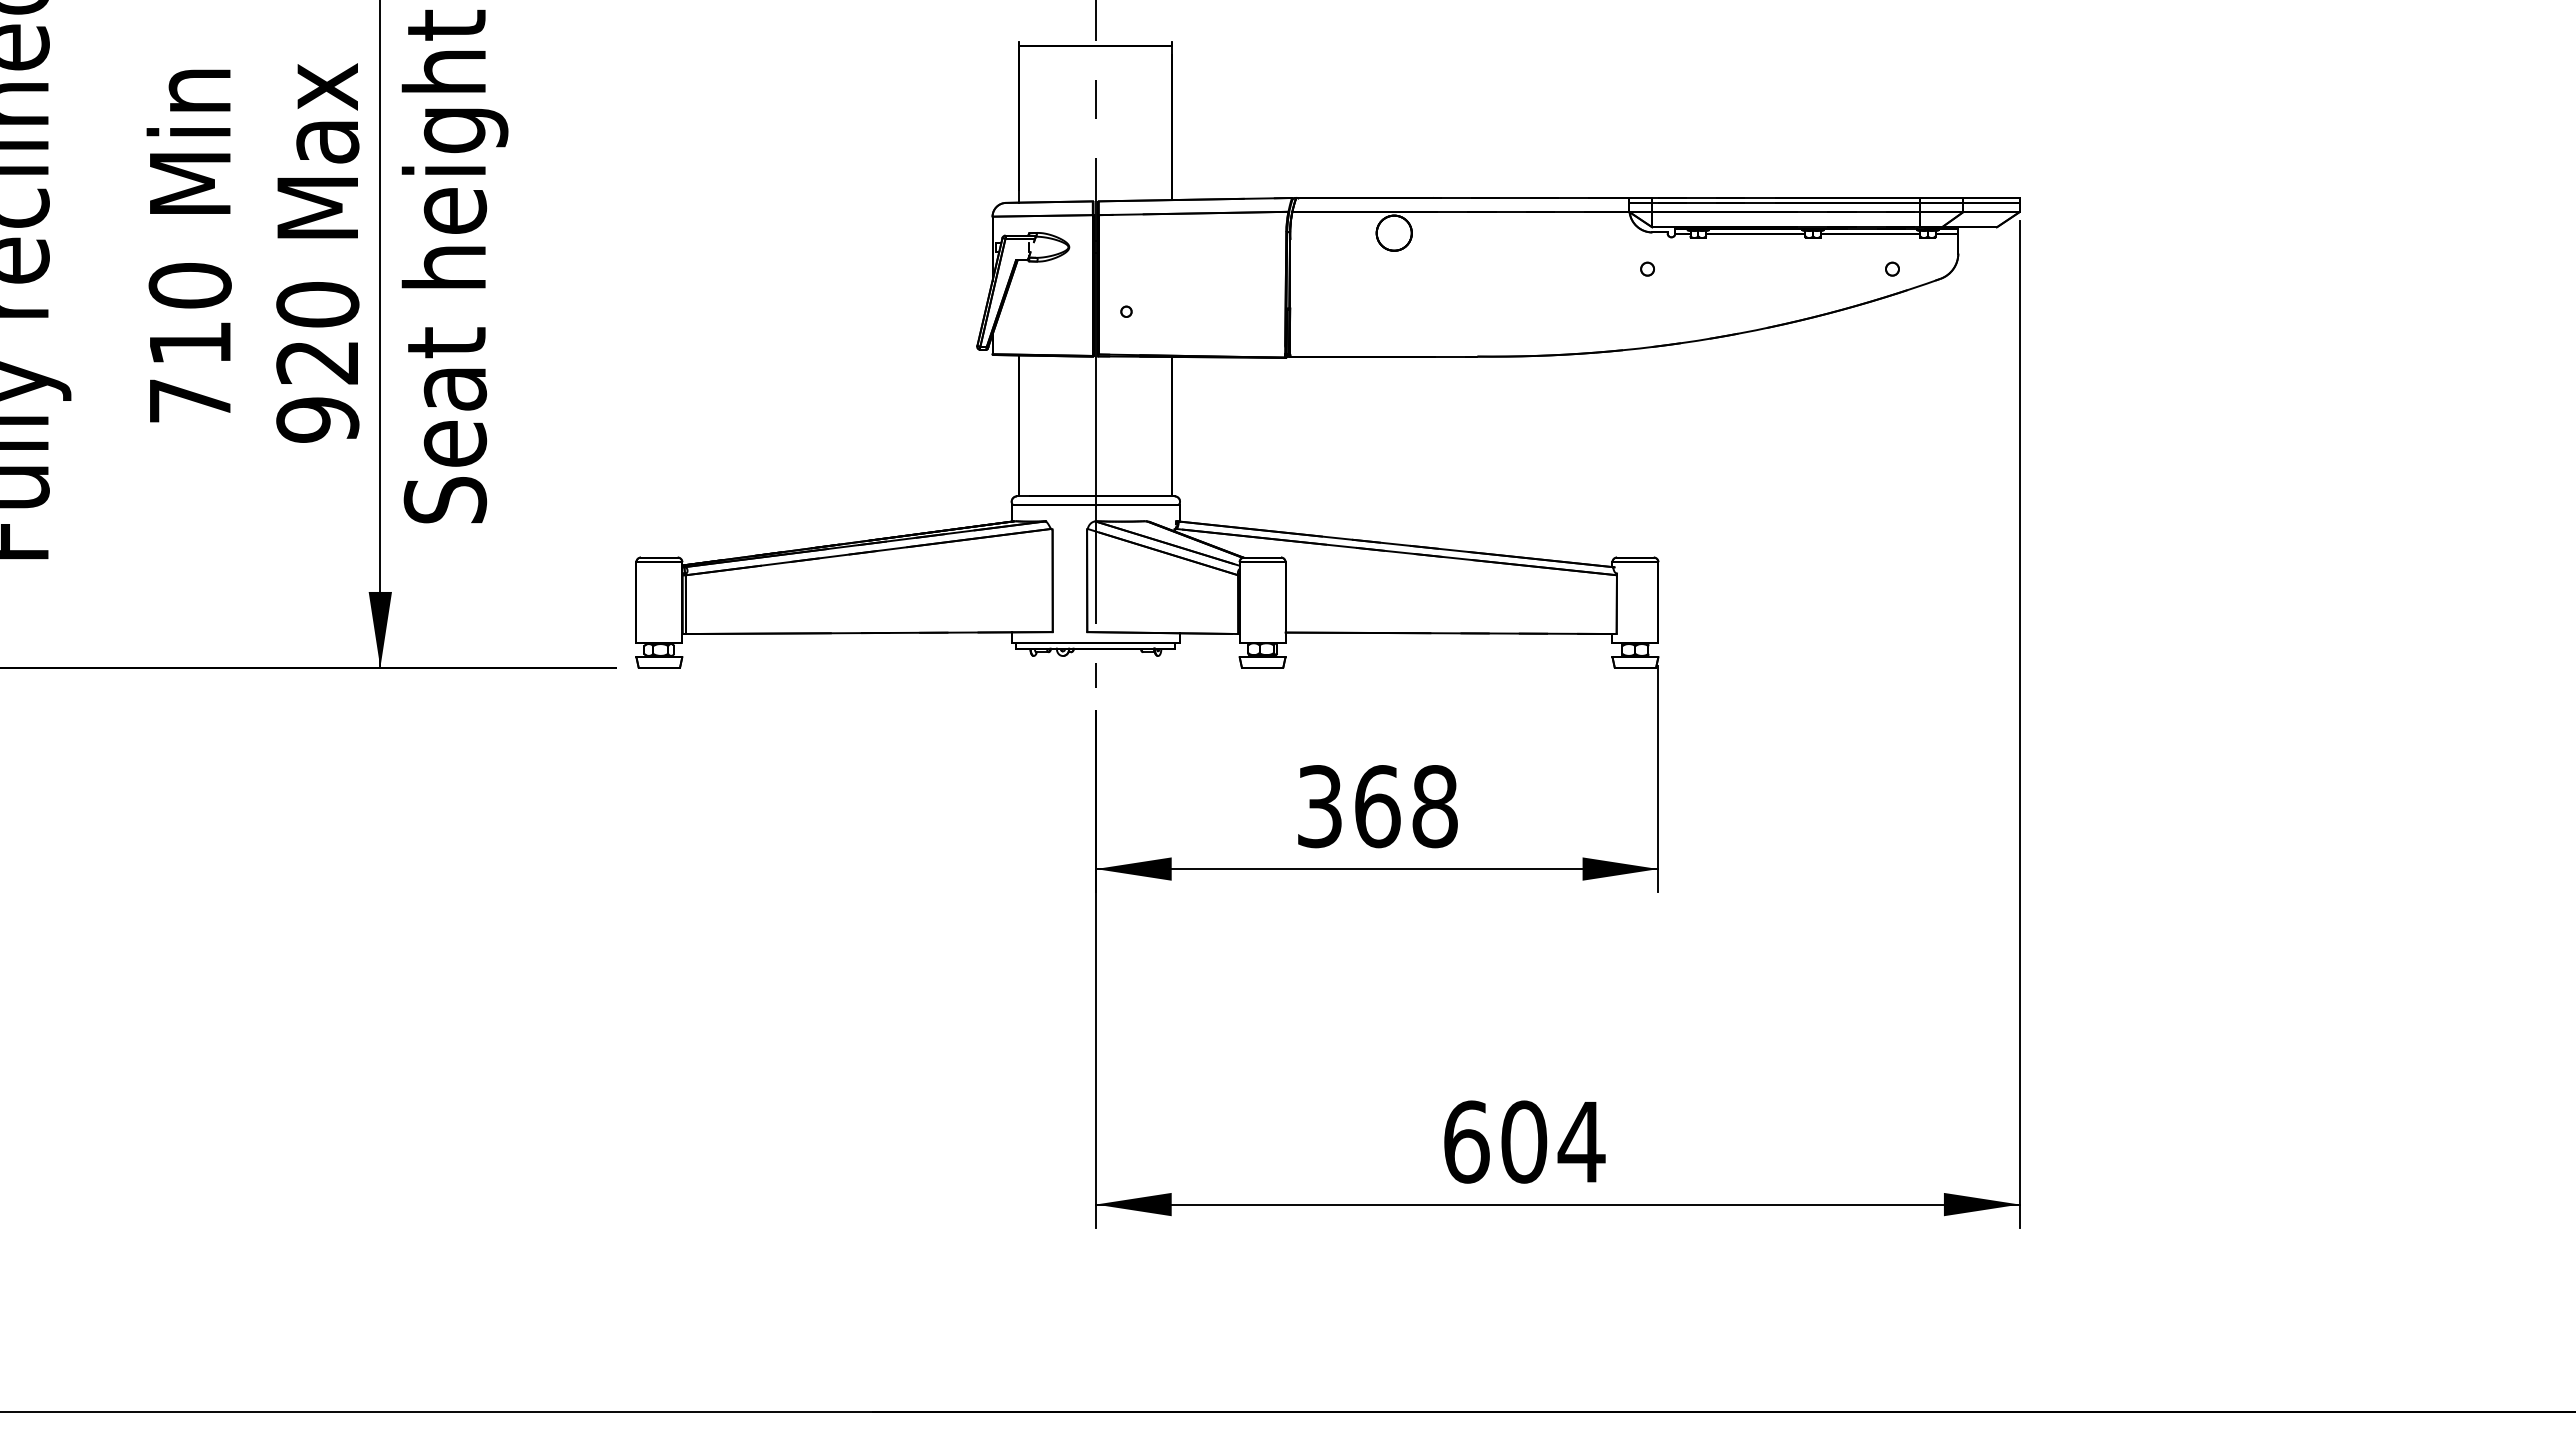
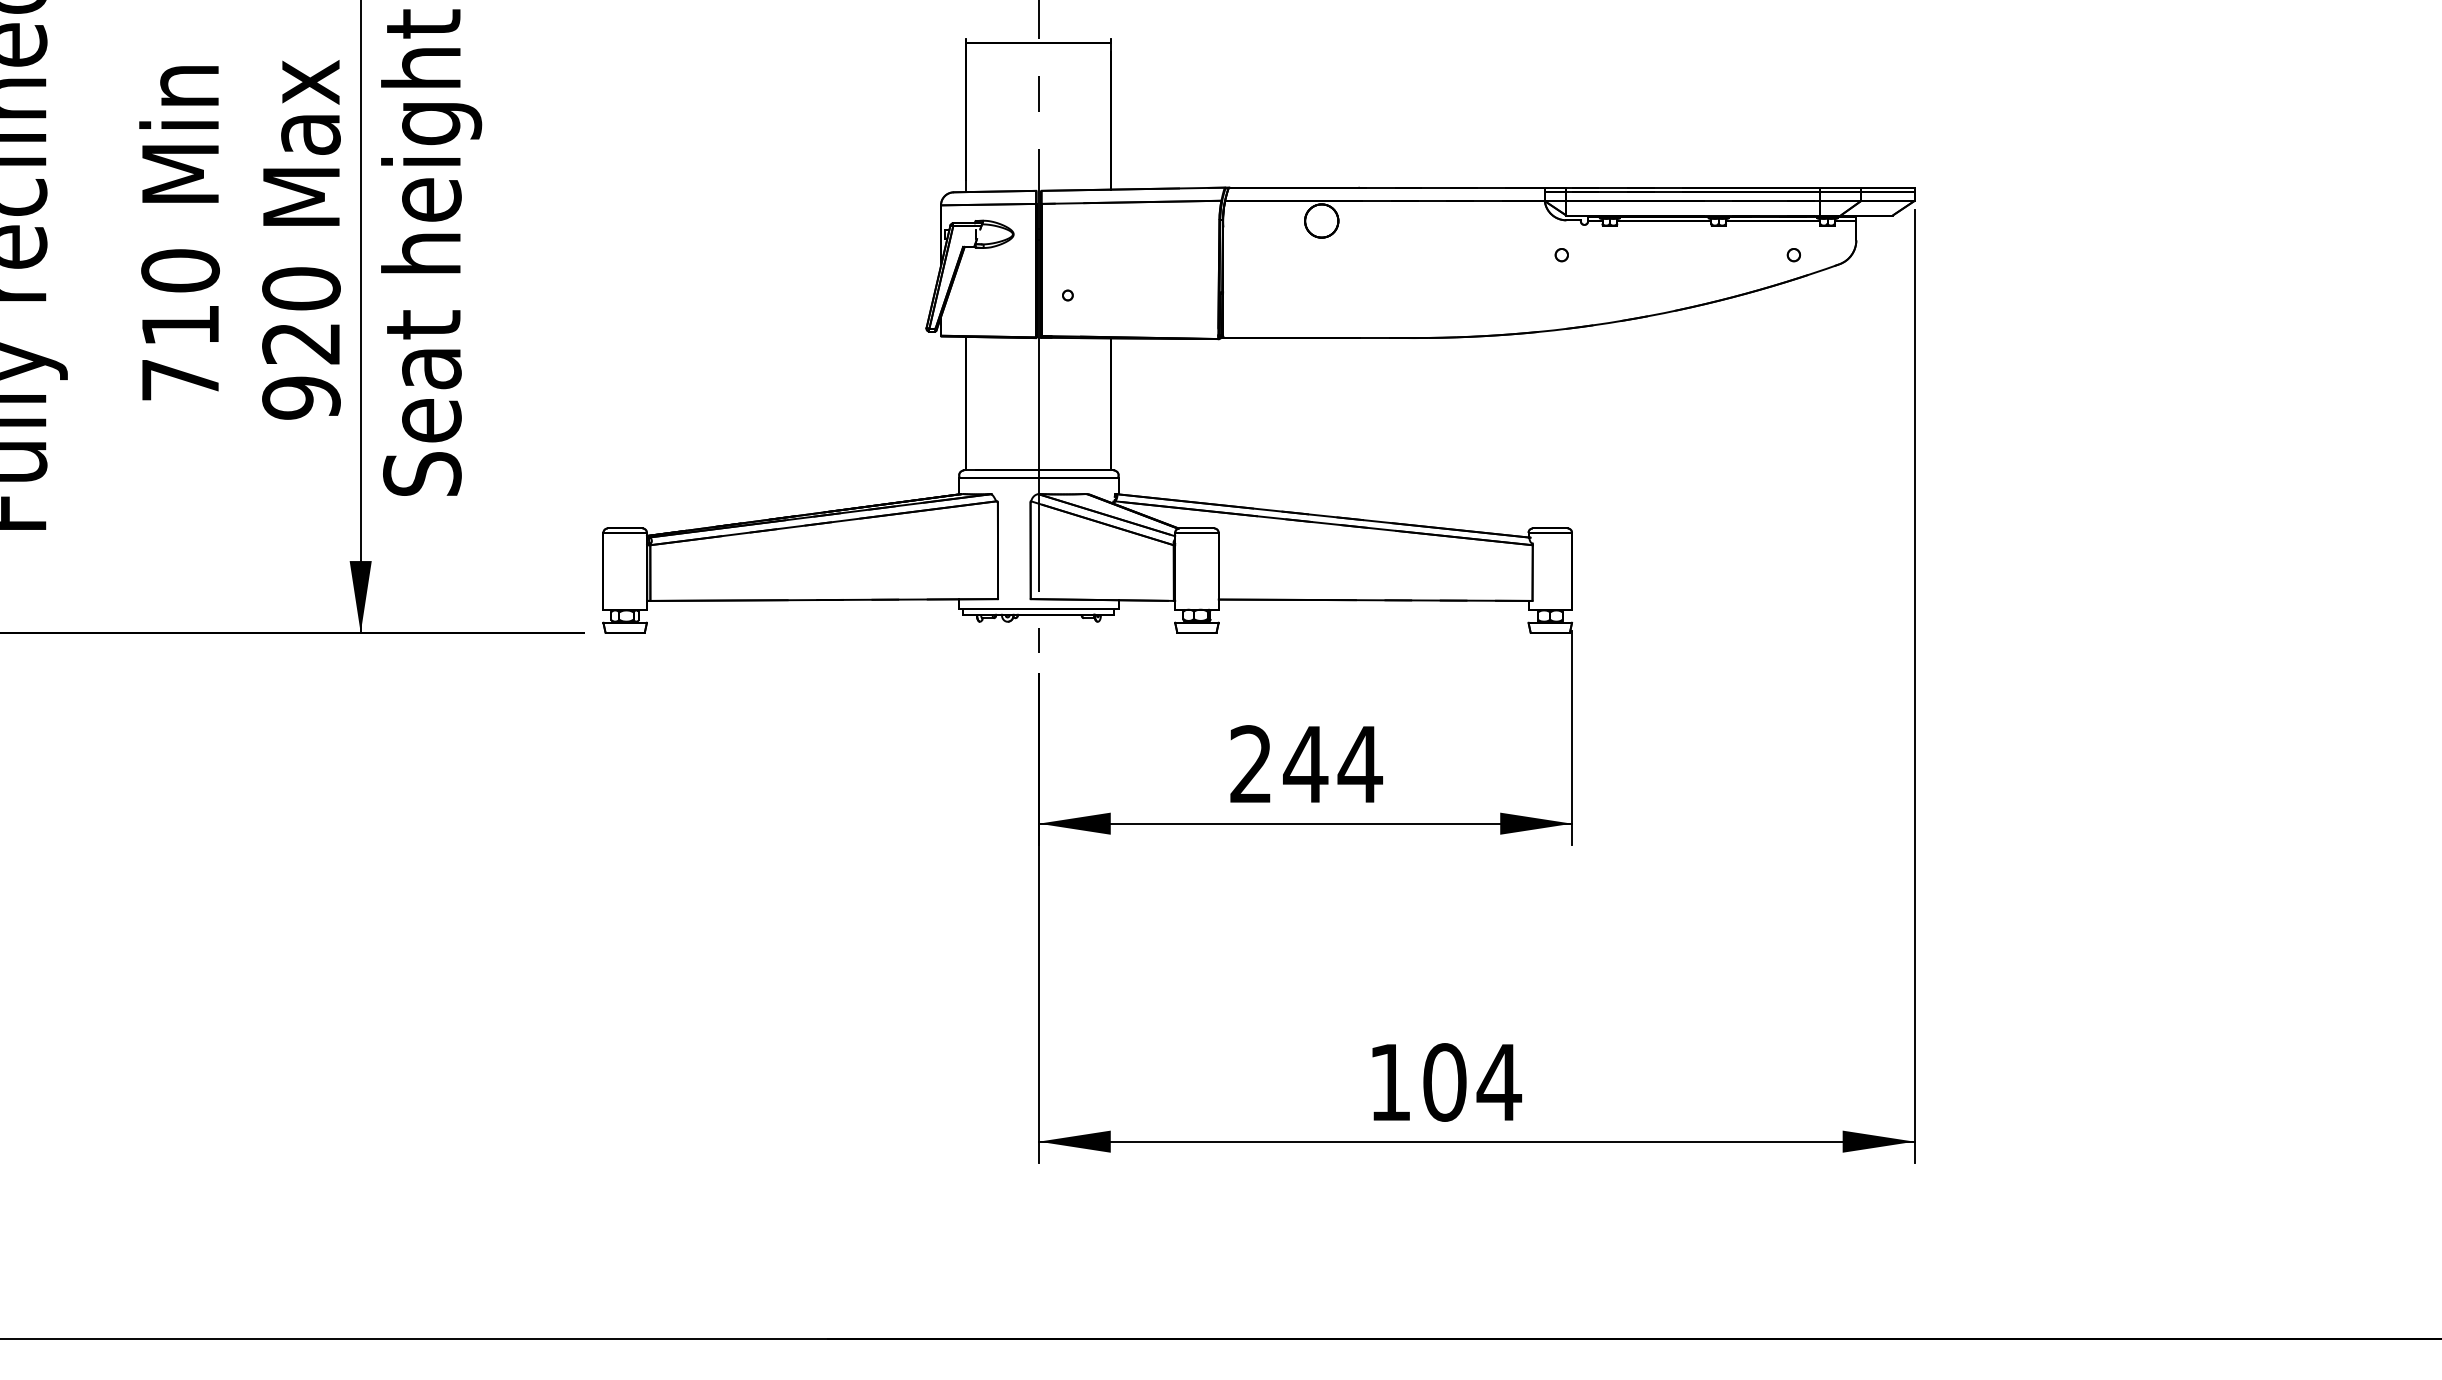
text: (1378, 806) -> (1306, 764), 368 -> 244
text: (1466, 1141) -> (1390, 1081), 604 -> 104

